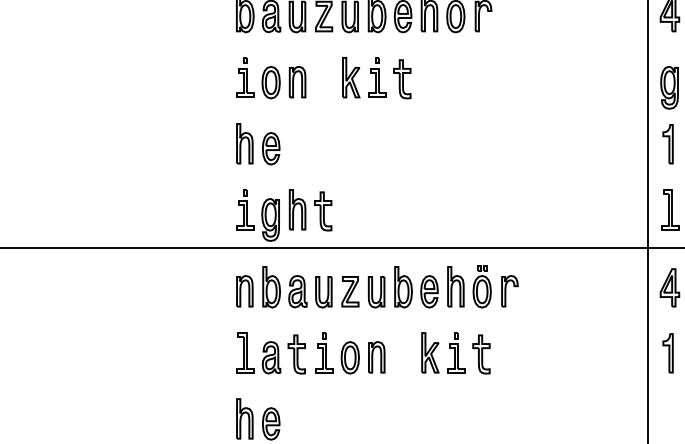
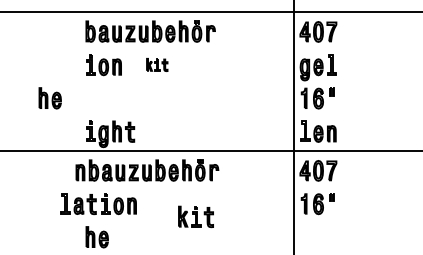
part: (377, 77) -> (157, 64), size x0.6
part: (256, 144) -> (49, 98), moved
part: (377, 287) -> (147, 170), moved
part: (454, 352) -> (195, 216), moved
part: (310, 354) -> (98, 204), moved

